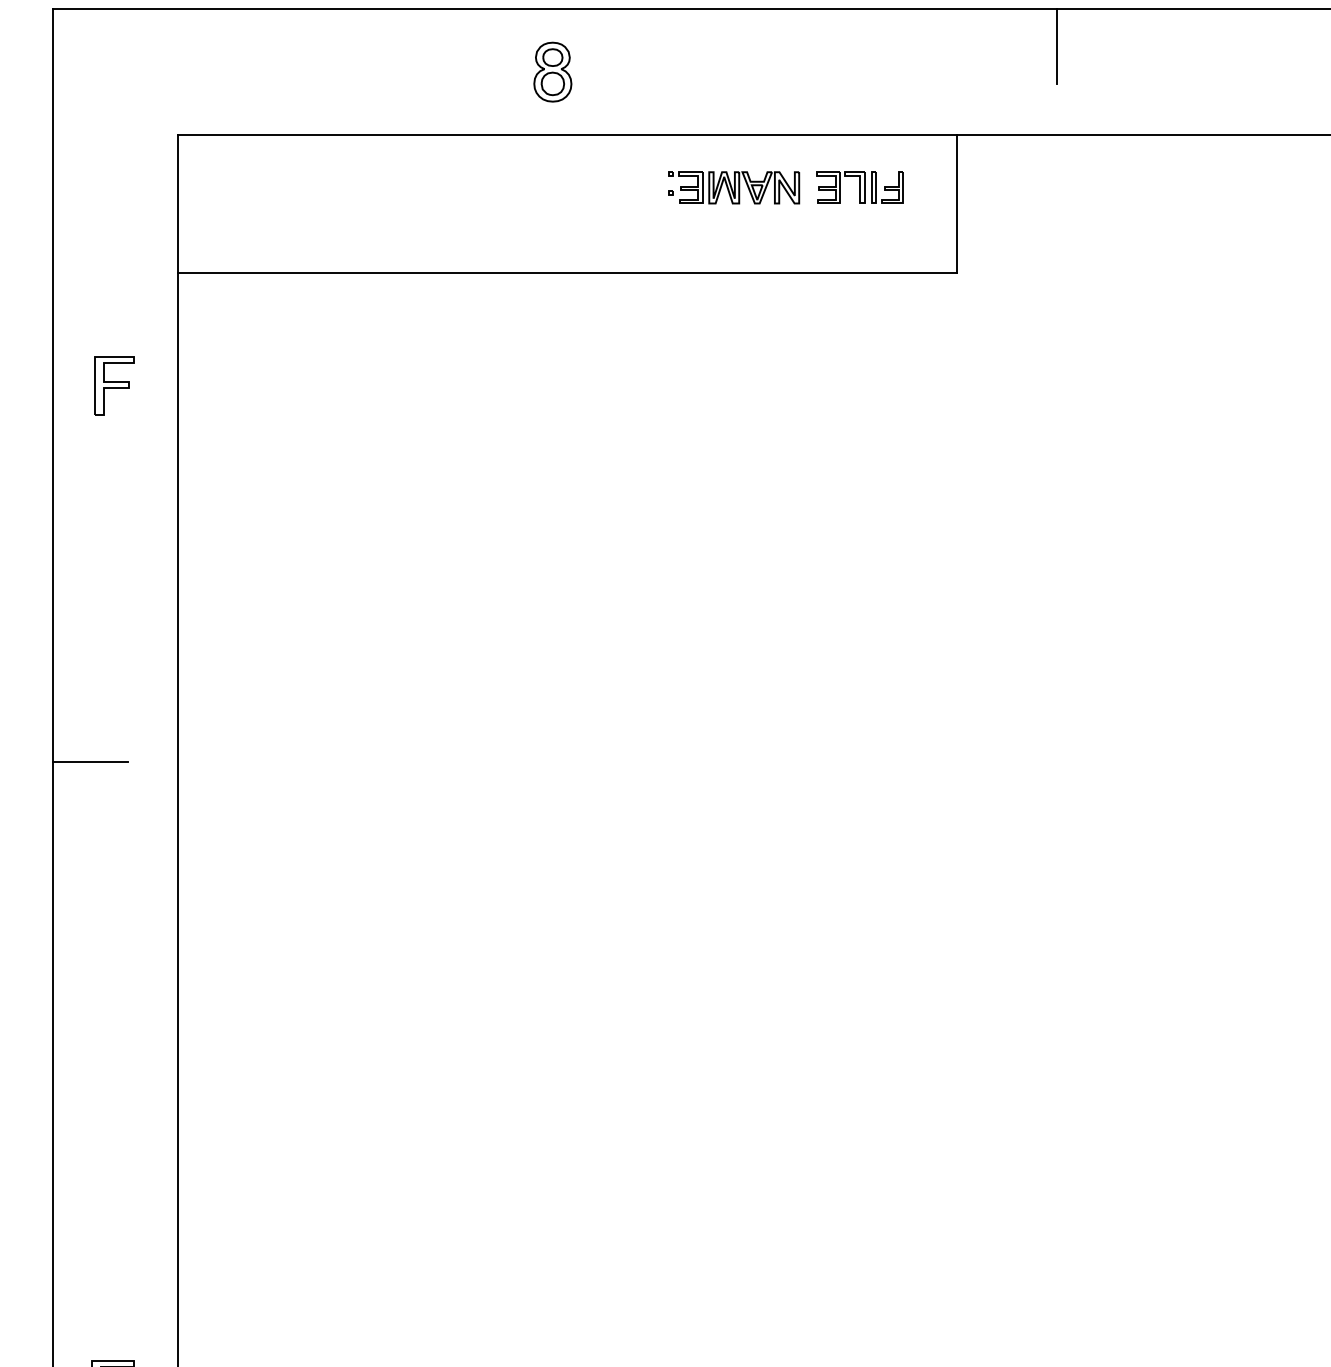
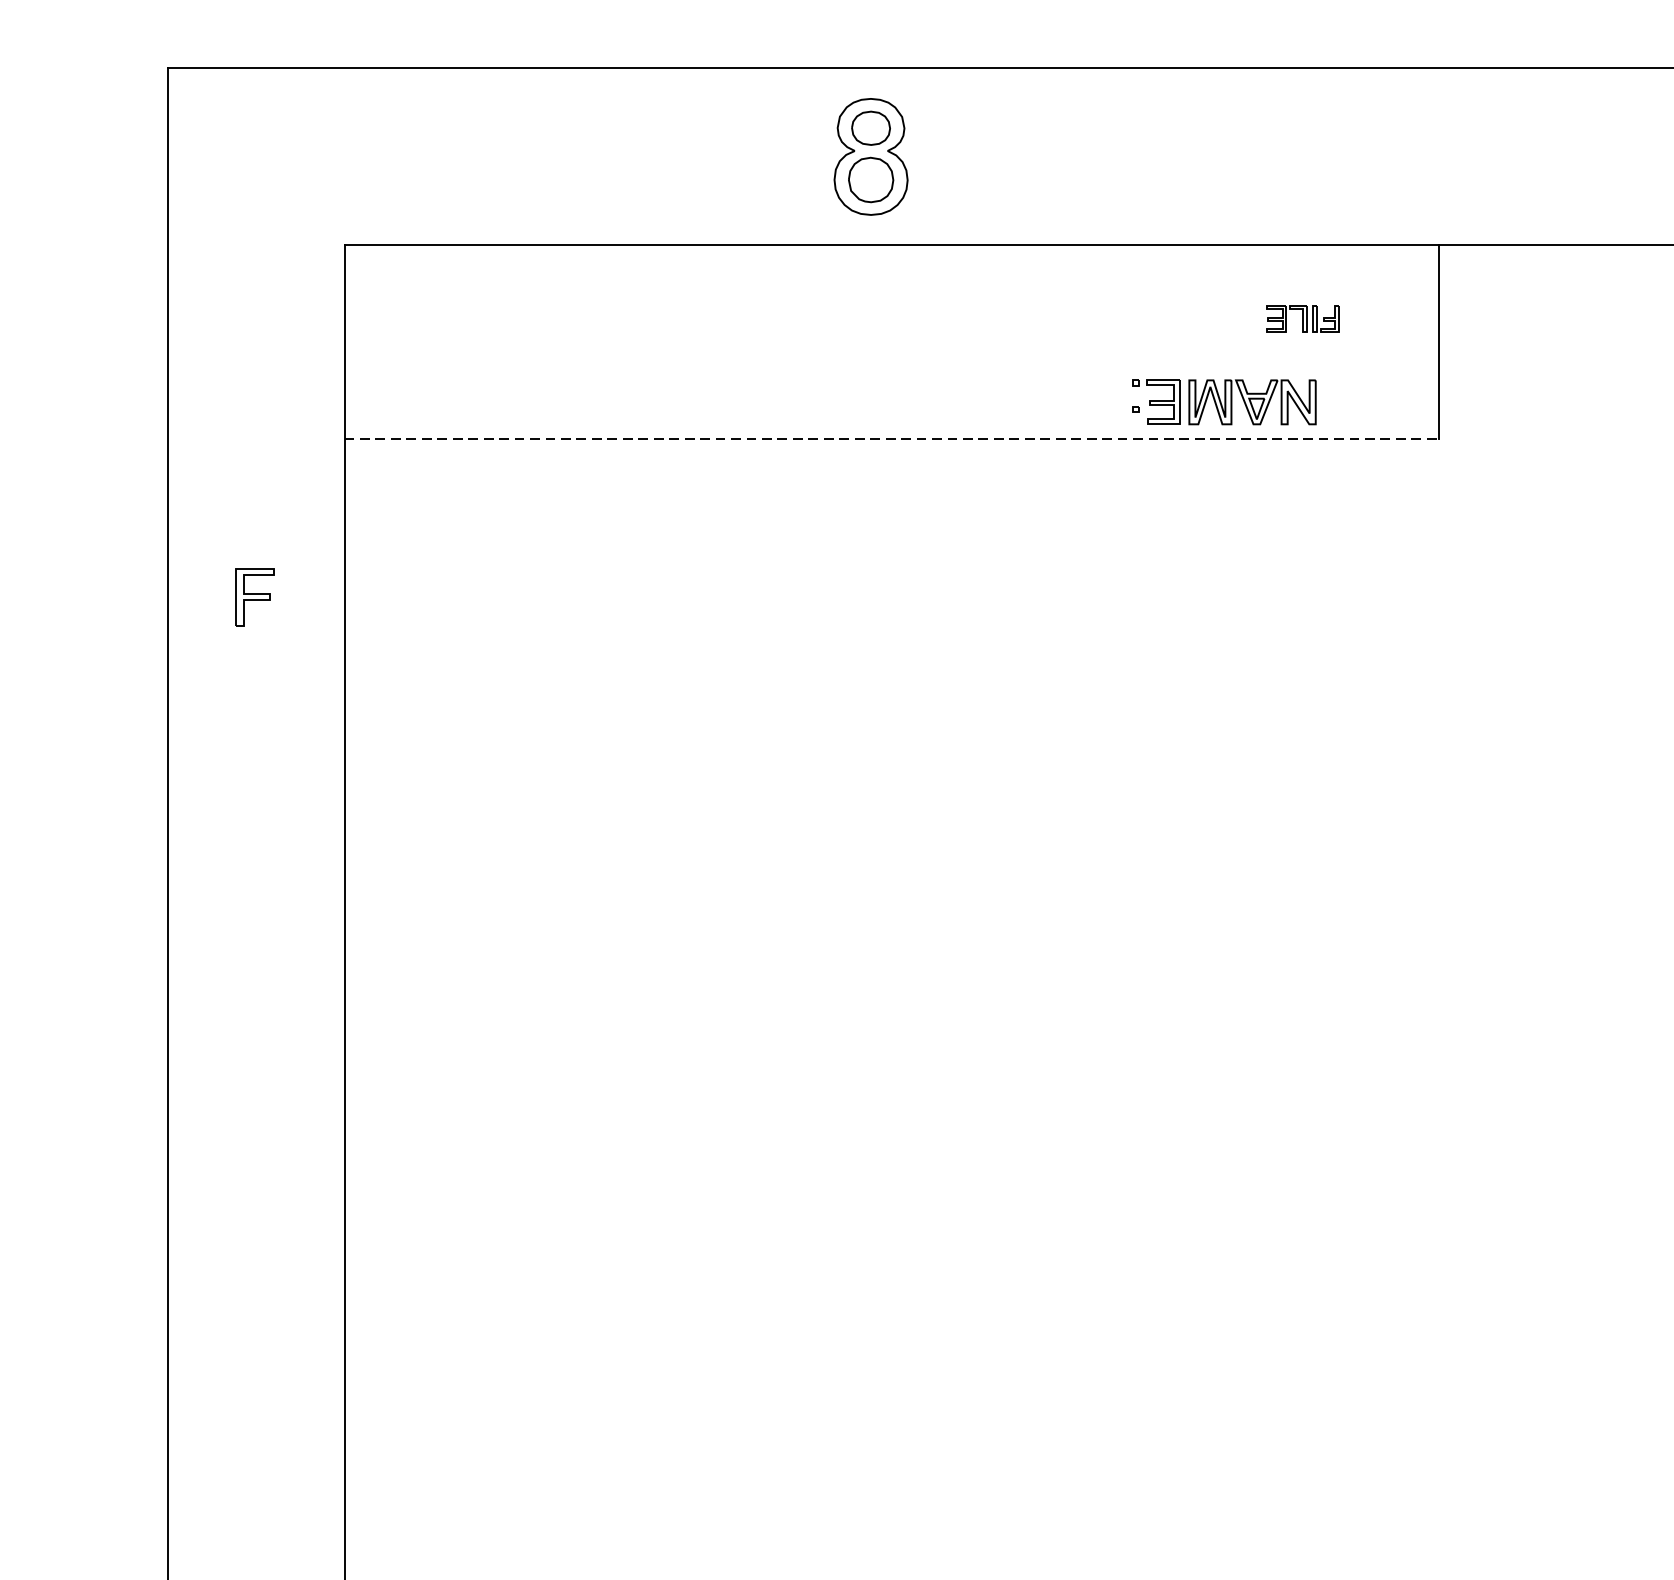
line: (1057, 46) -> (1580, 120), removed
part: (552, 71) -> (870, 155), size x1.4
part: (734, 187) -> (1224, 401), moved
part: (859, 187) -> (1302, 318), size x0.6
line: (567, 272) -> (891, 438), solid -> dashed
part: (114, 385) -> (254, 597), size x0.7
line: (89, 762) -> (219, 1127), removed

